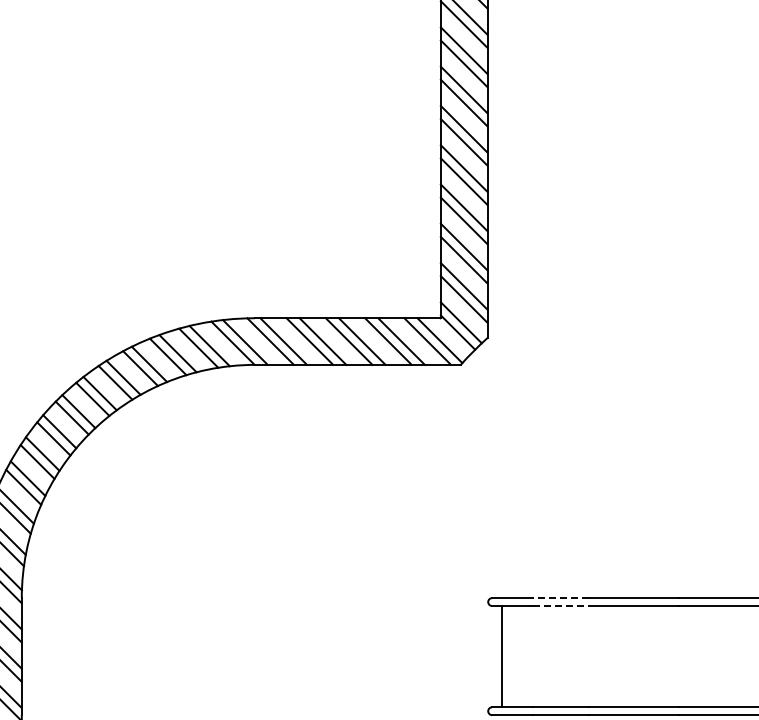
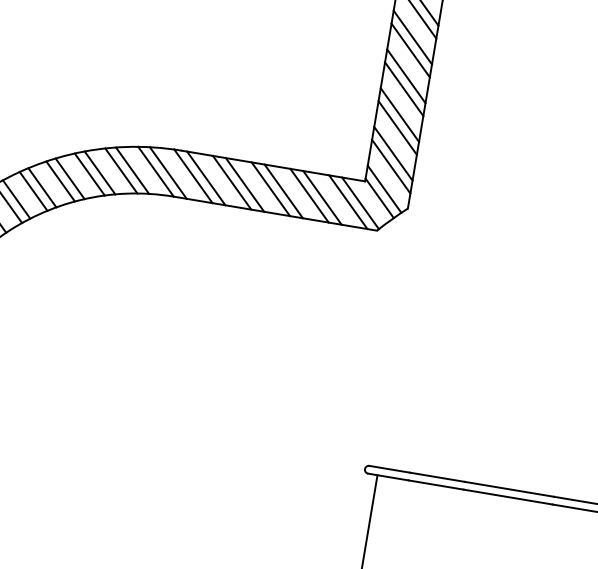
line: (561, 598) -> (437, 477), dashed -> solid
line: (561, 606) -> (436, 485), dashed -> solid

